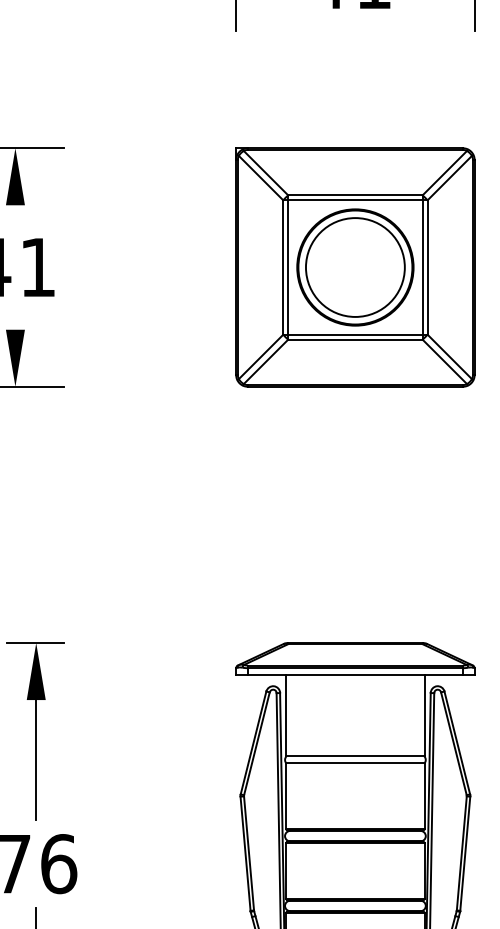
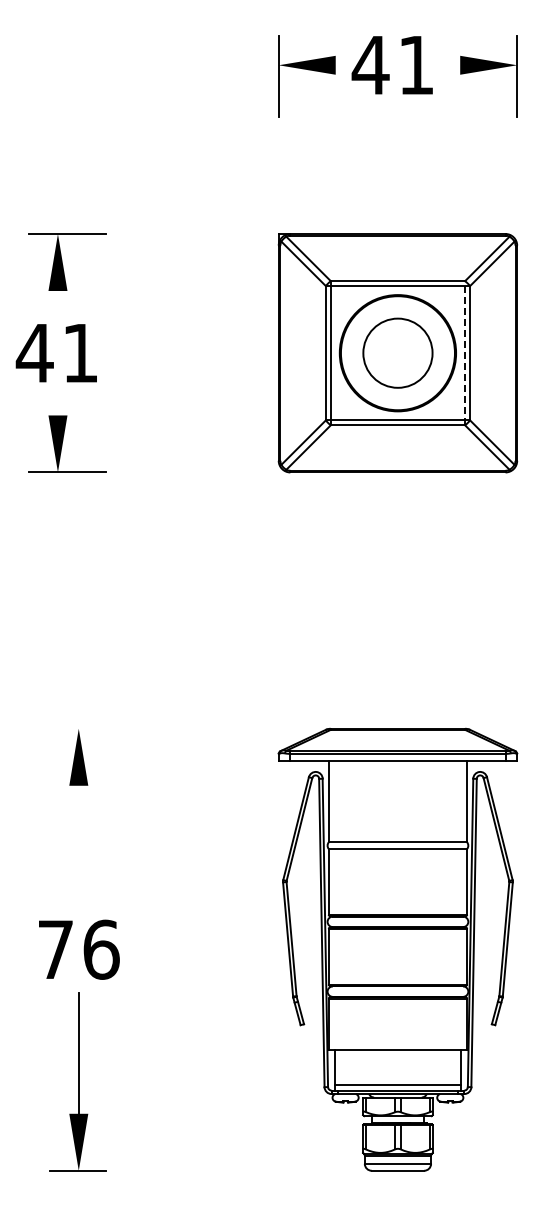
circle: (354, 266) -> (397, 352), size x0.7
line: (422, 266) -> (465, 352), solid -> dashed
line: (34, 642) -> (77, 728), removed
line: (35, 759) -> (78, 845), removed

